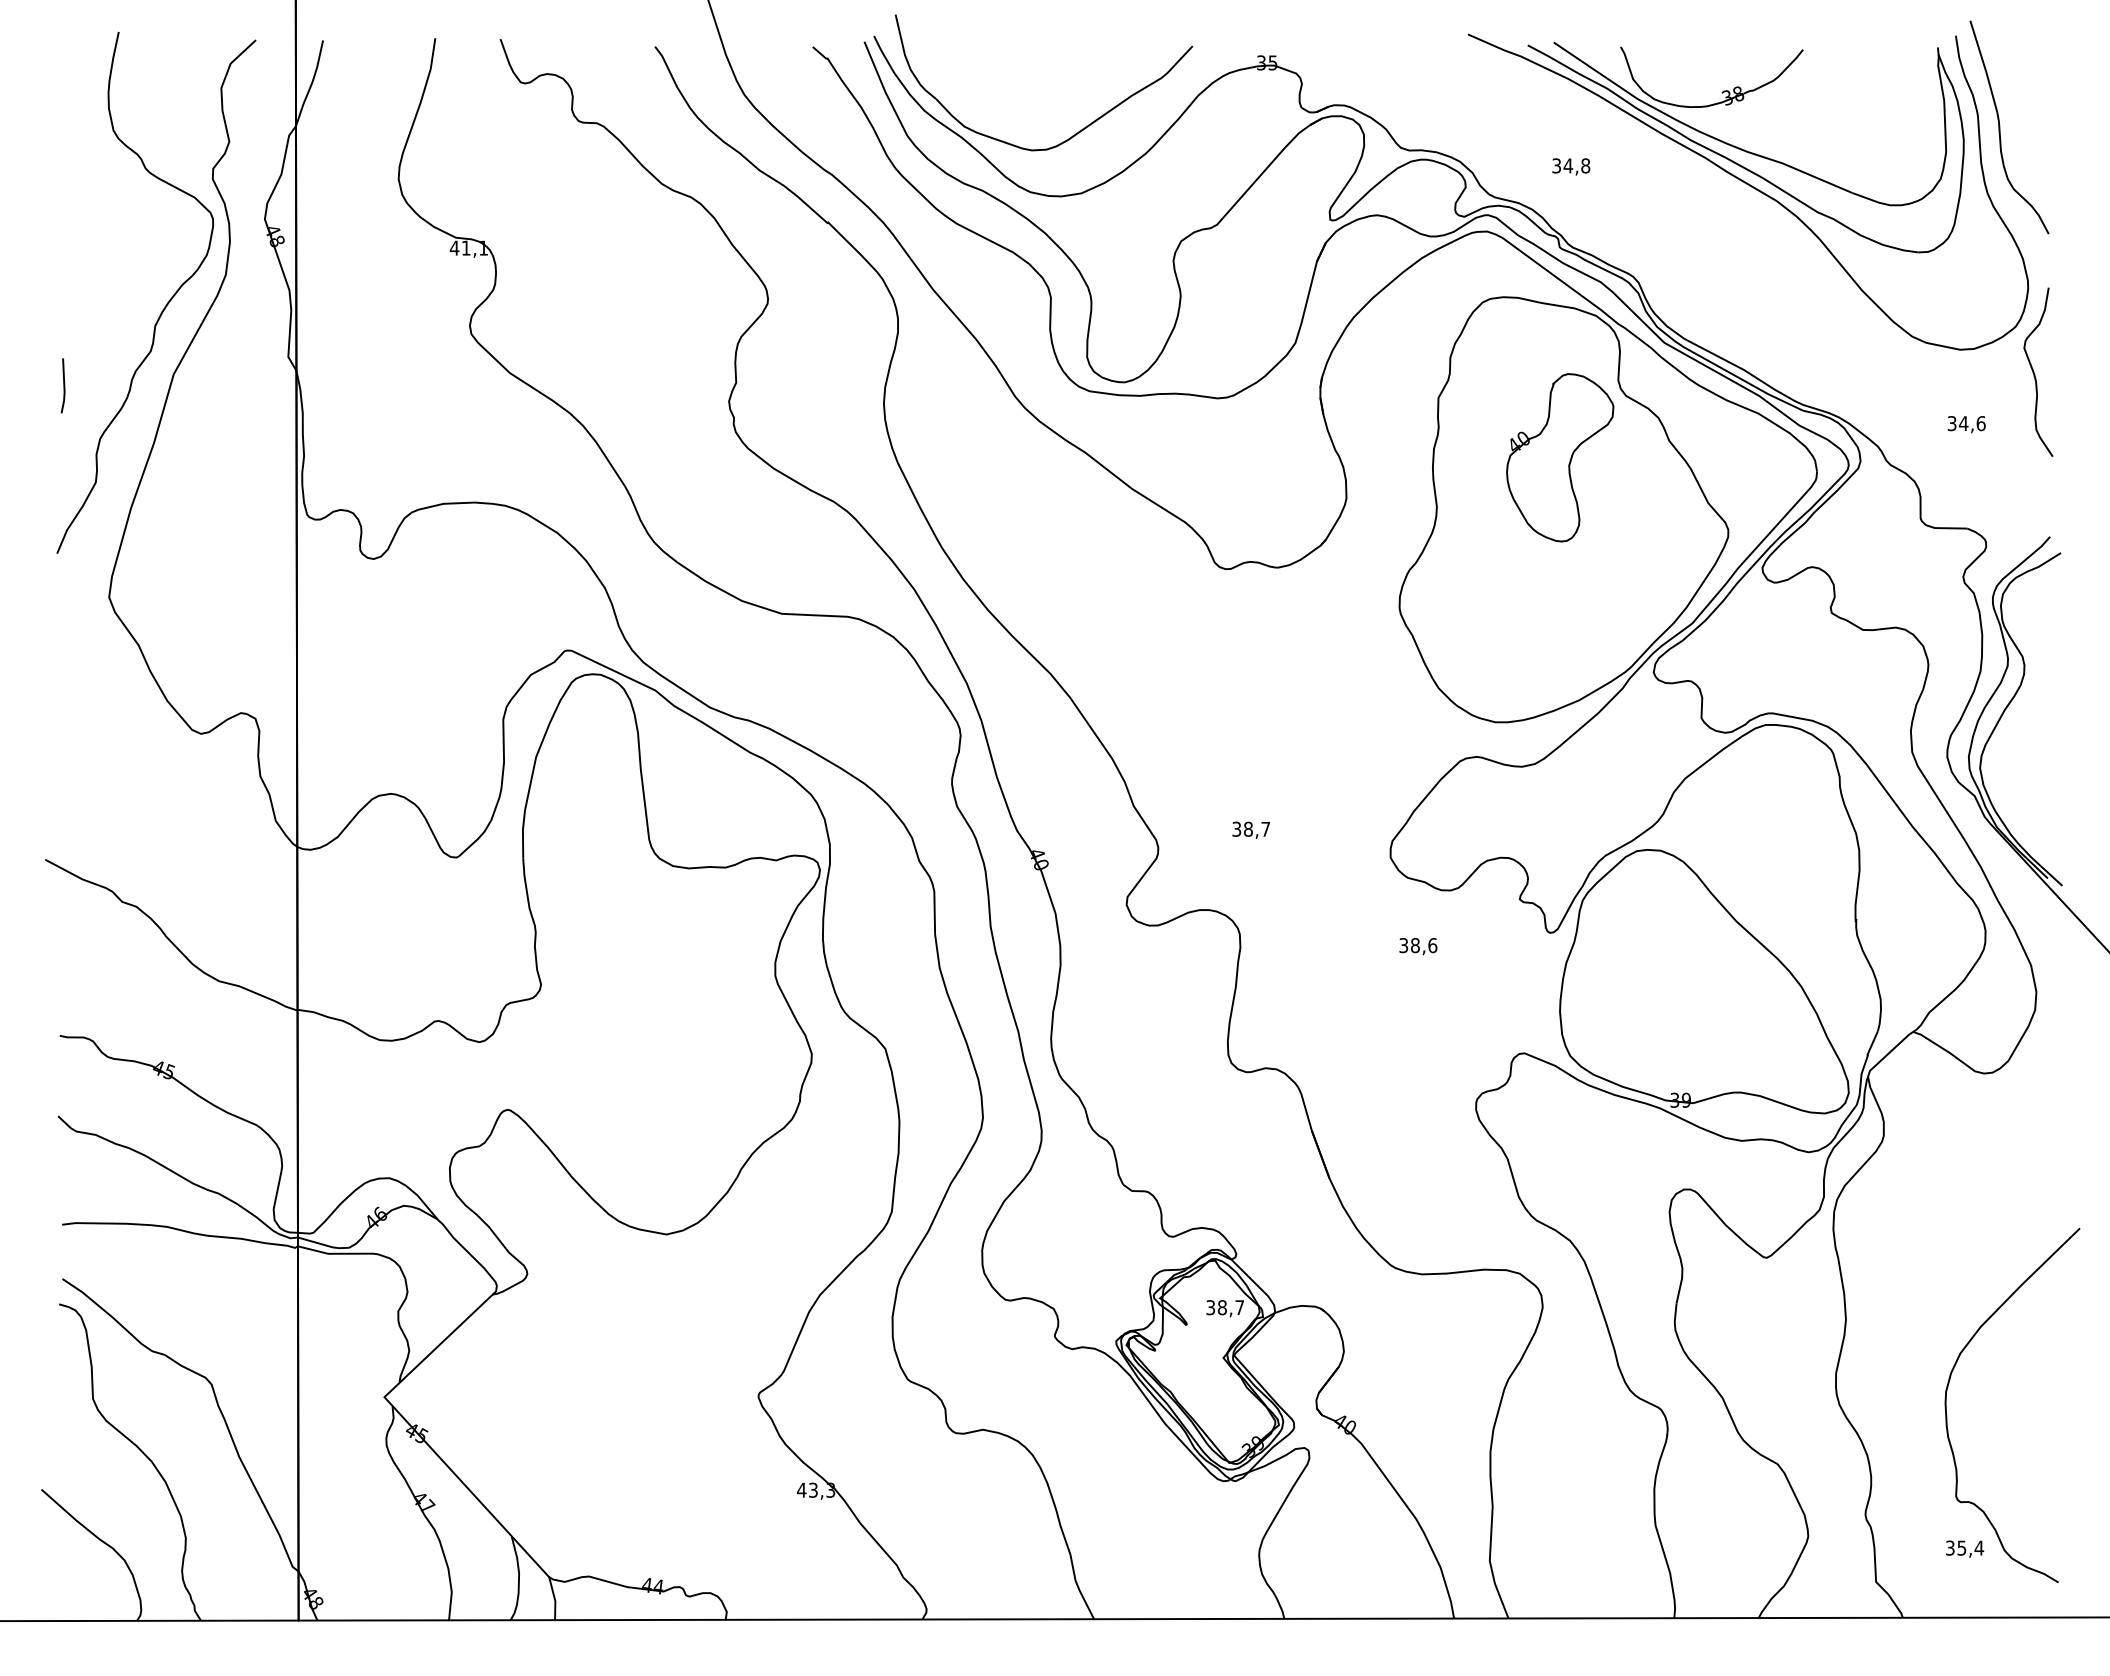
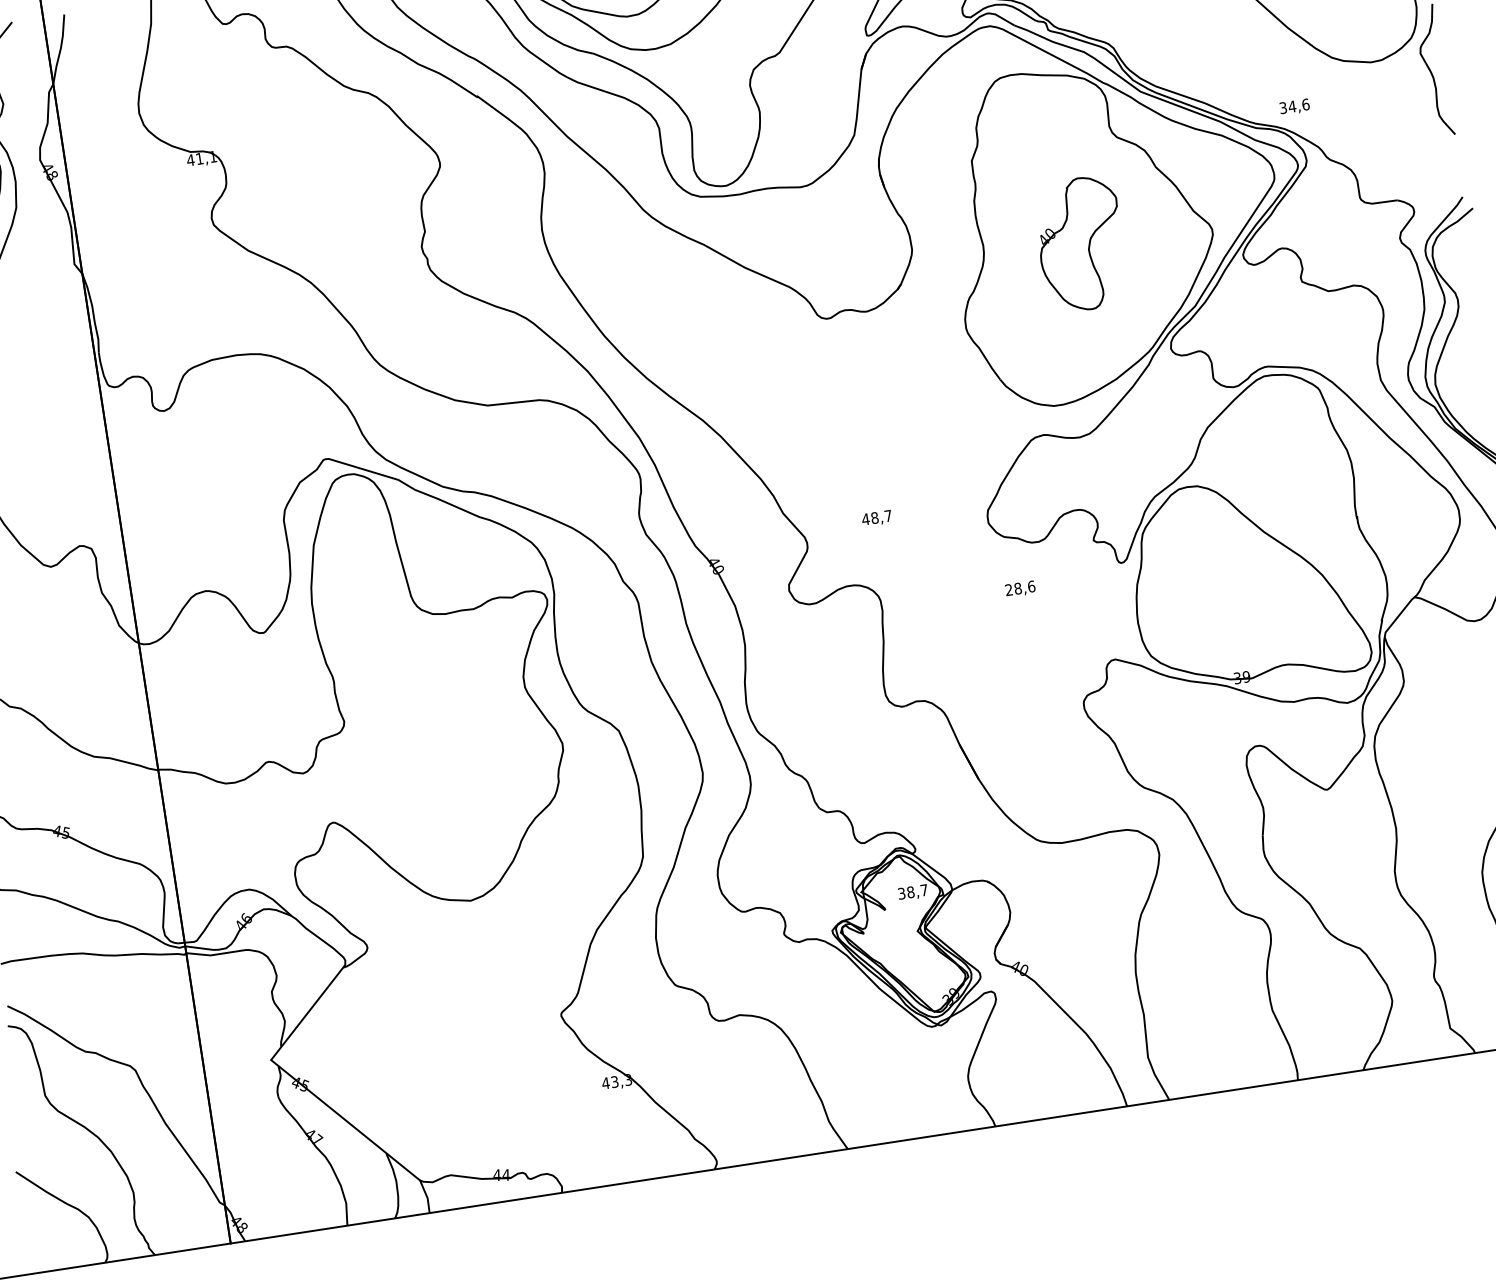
text: (1966, 424) -> (1294, 107), moved
part: (1560, 457) -> (1081, 244), moved
text: (1236, 828) -> (865, 518), 38,7 -> 48,7
text: (1403, 945) -> (1008, 590), 38,6 -> 28,6

